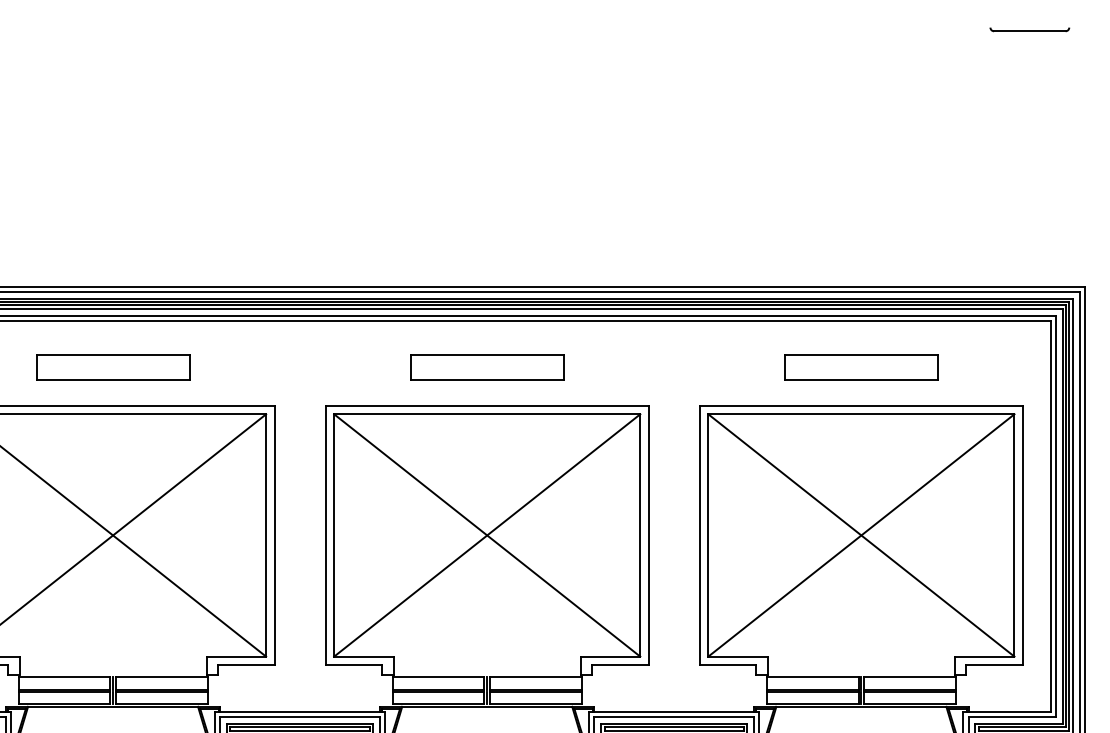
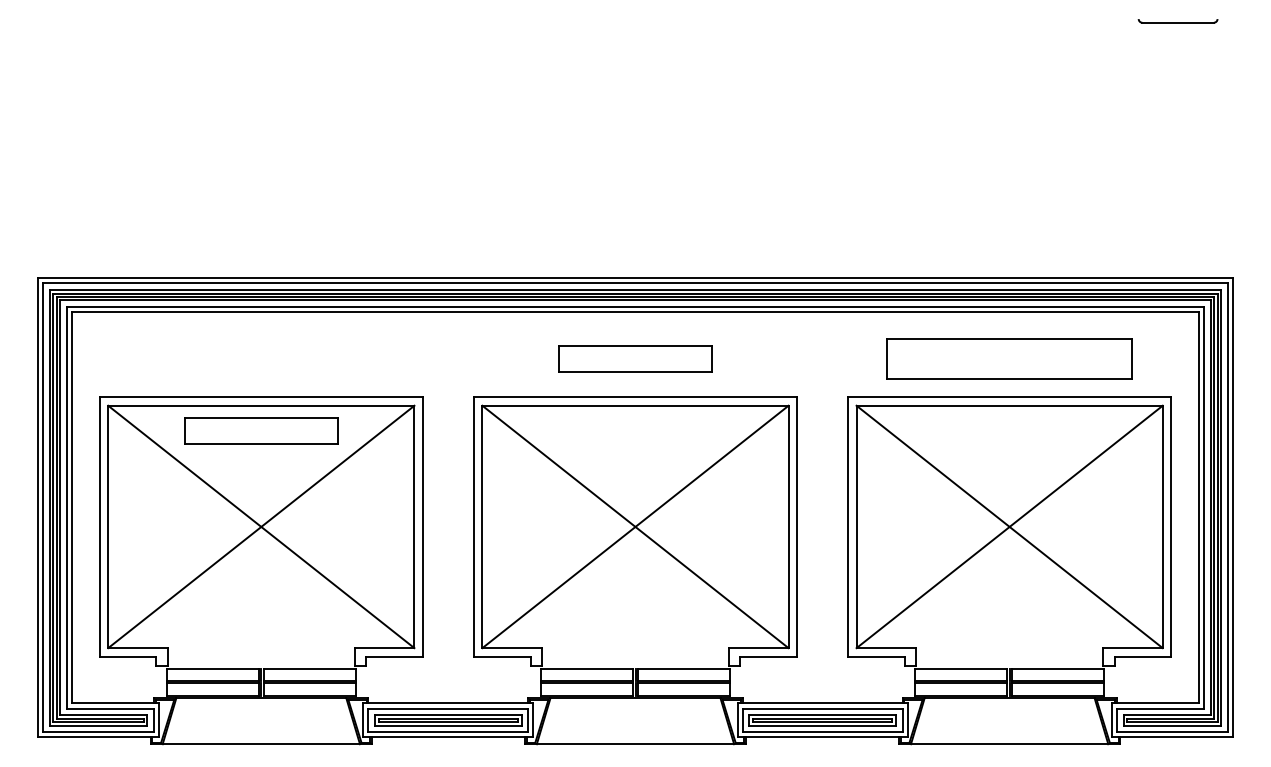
part: (113, 367) -> (261, 430), moved
part: (861, 367) -> (1009, 358), size x1.6

